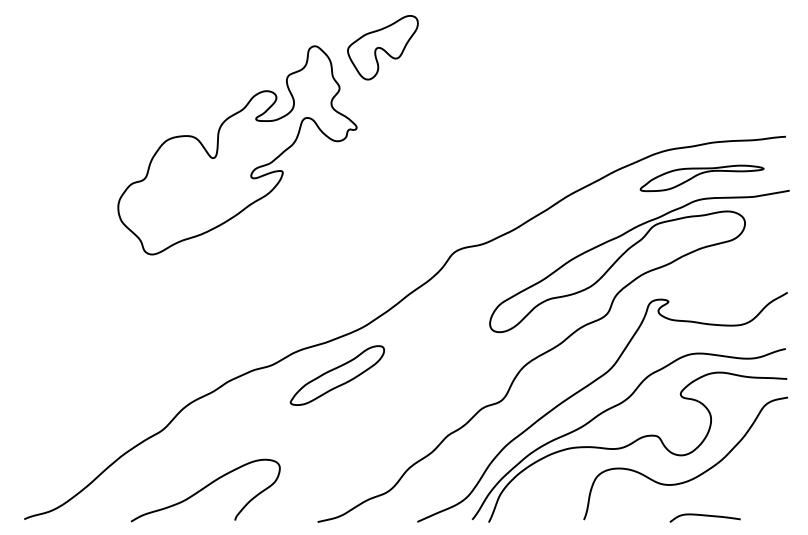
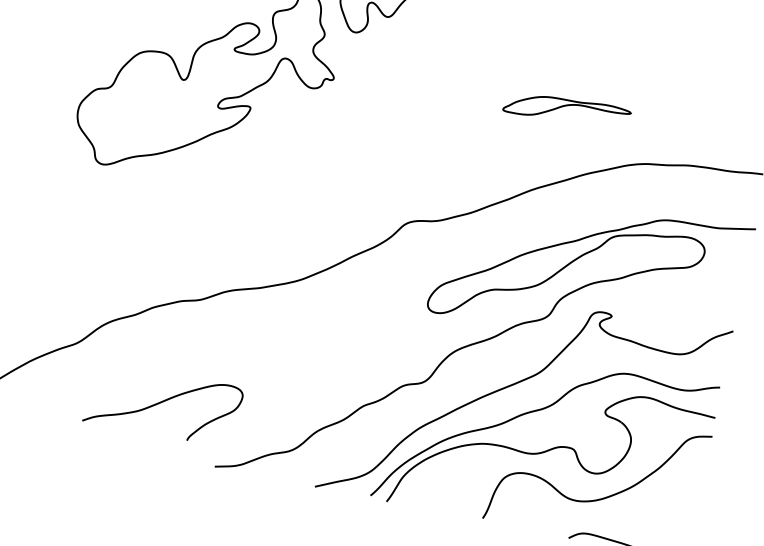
part: (701, 178) -> (566, 110), moved
part: (337, 375) -> (264, 323), removed
curve: (205, 488) -> (163, 402), moved

